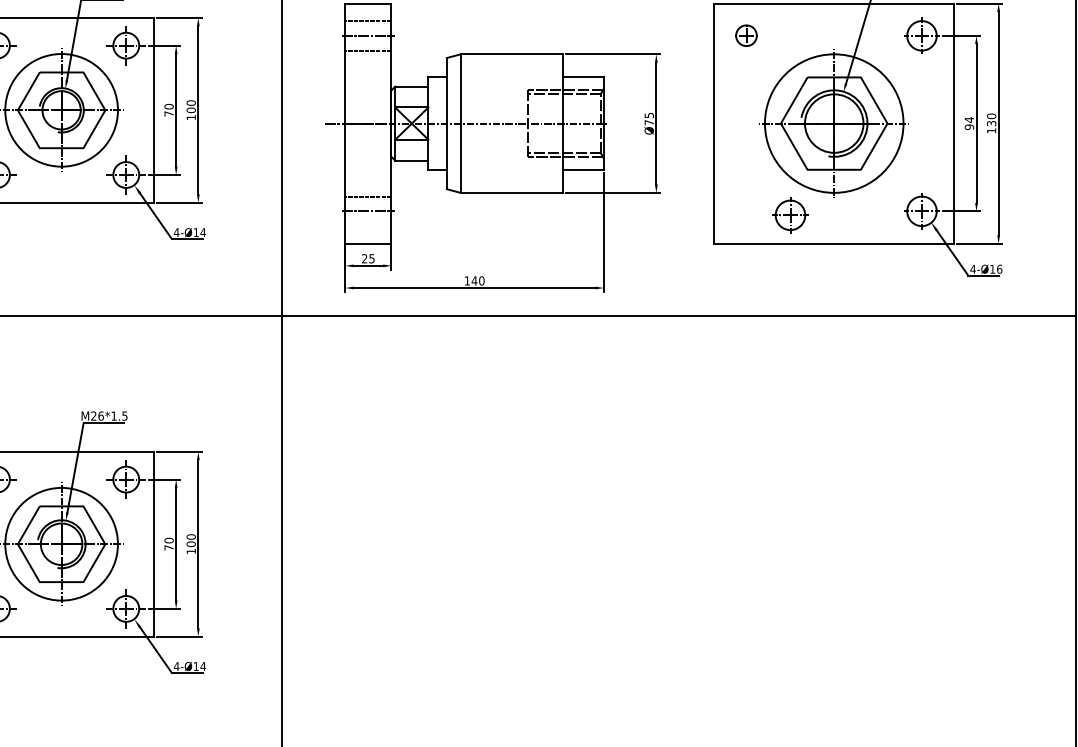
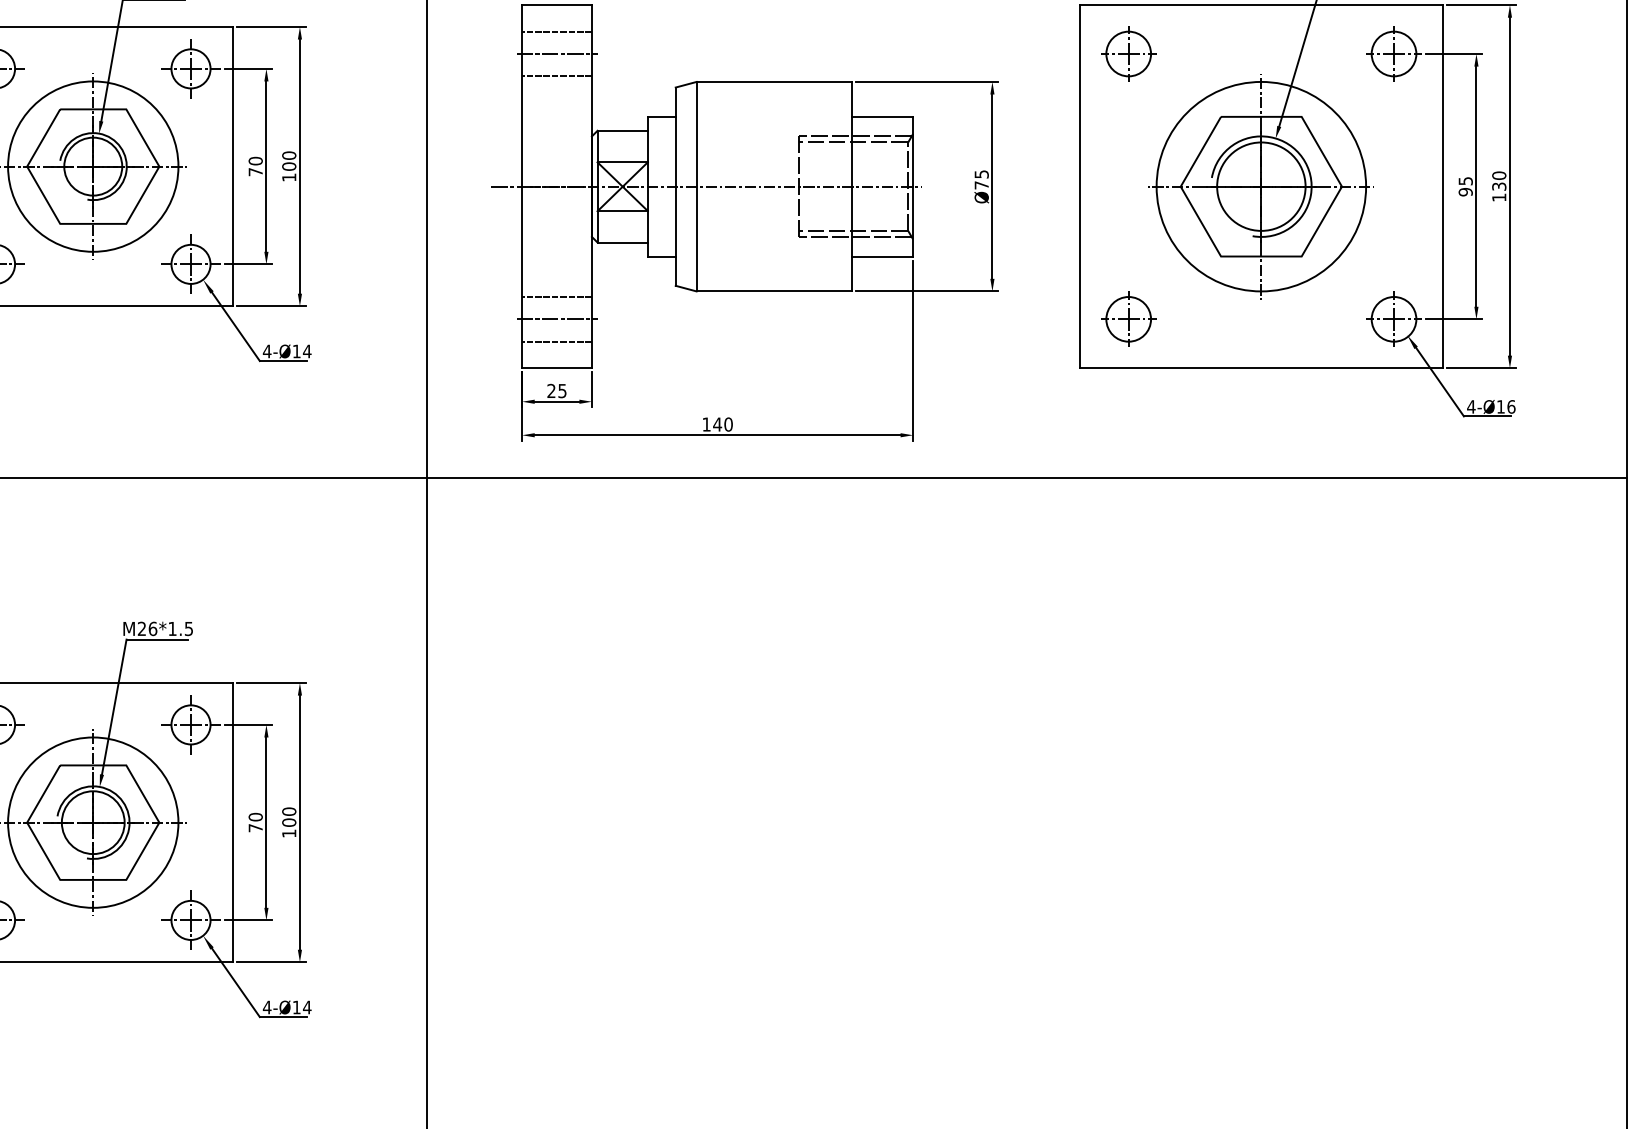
part: (746, 35) -> (1128, 53), size x1.43
text: (969, 119) -> (1465, 180), 94 -> 95
part: (790, 215) -> (1128, 319), moved
line: (368, 226) -> (557, 342), added

